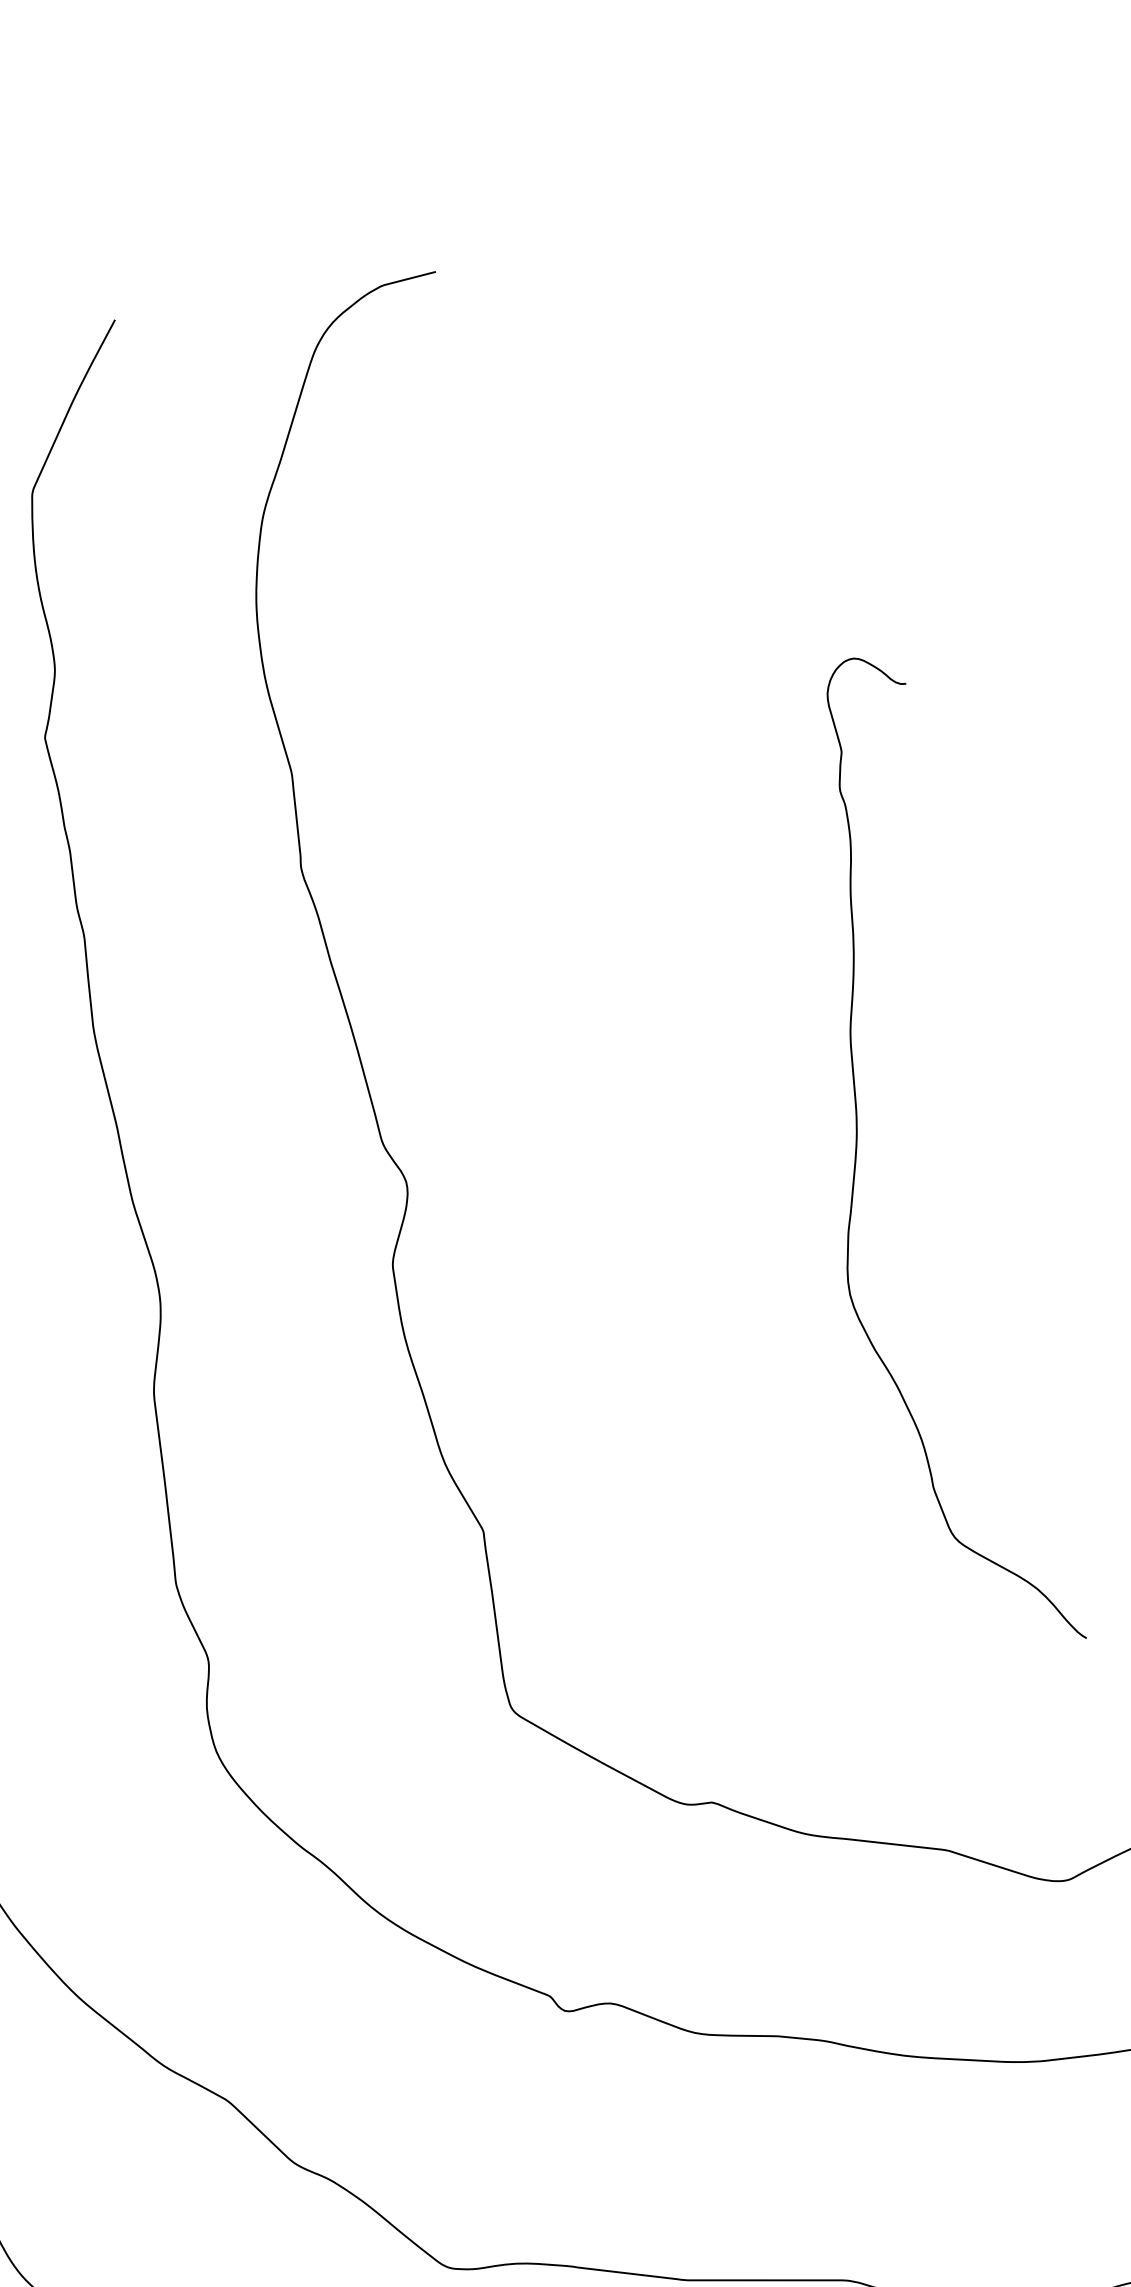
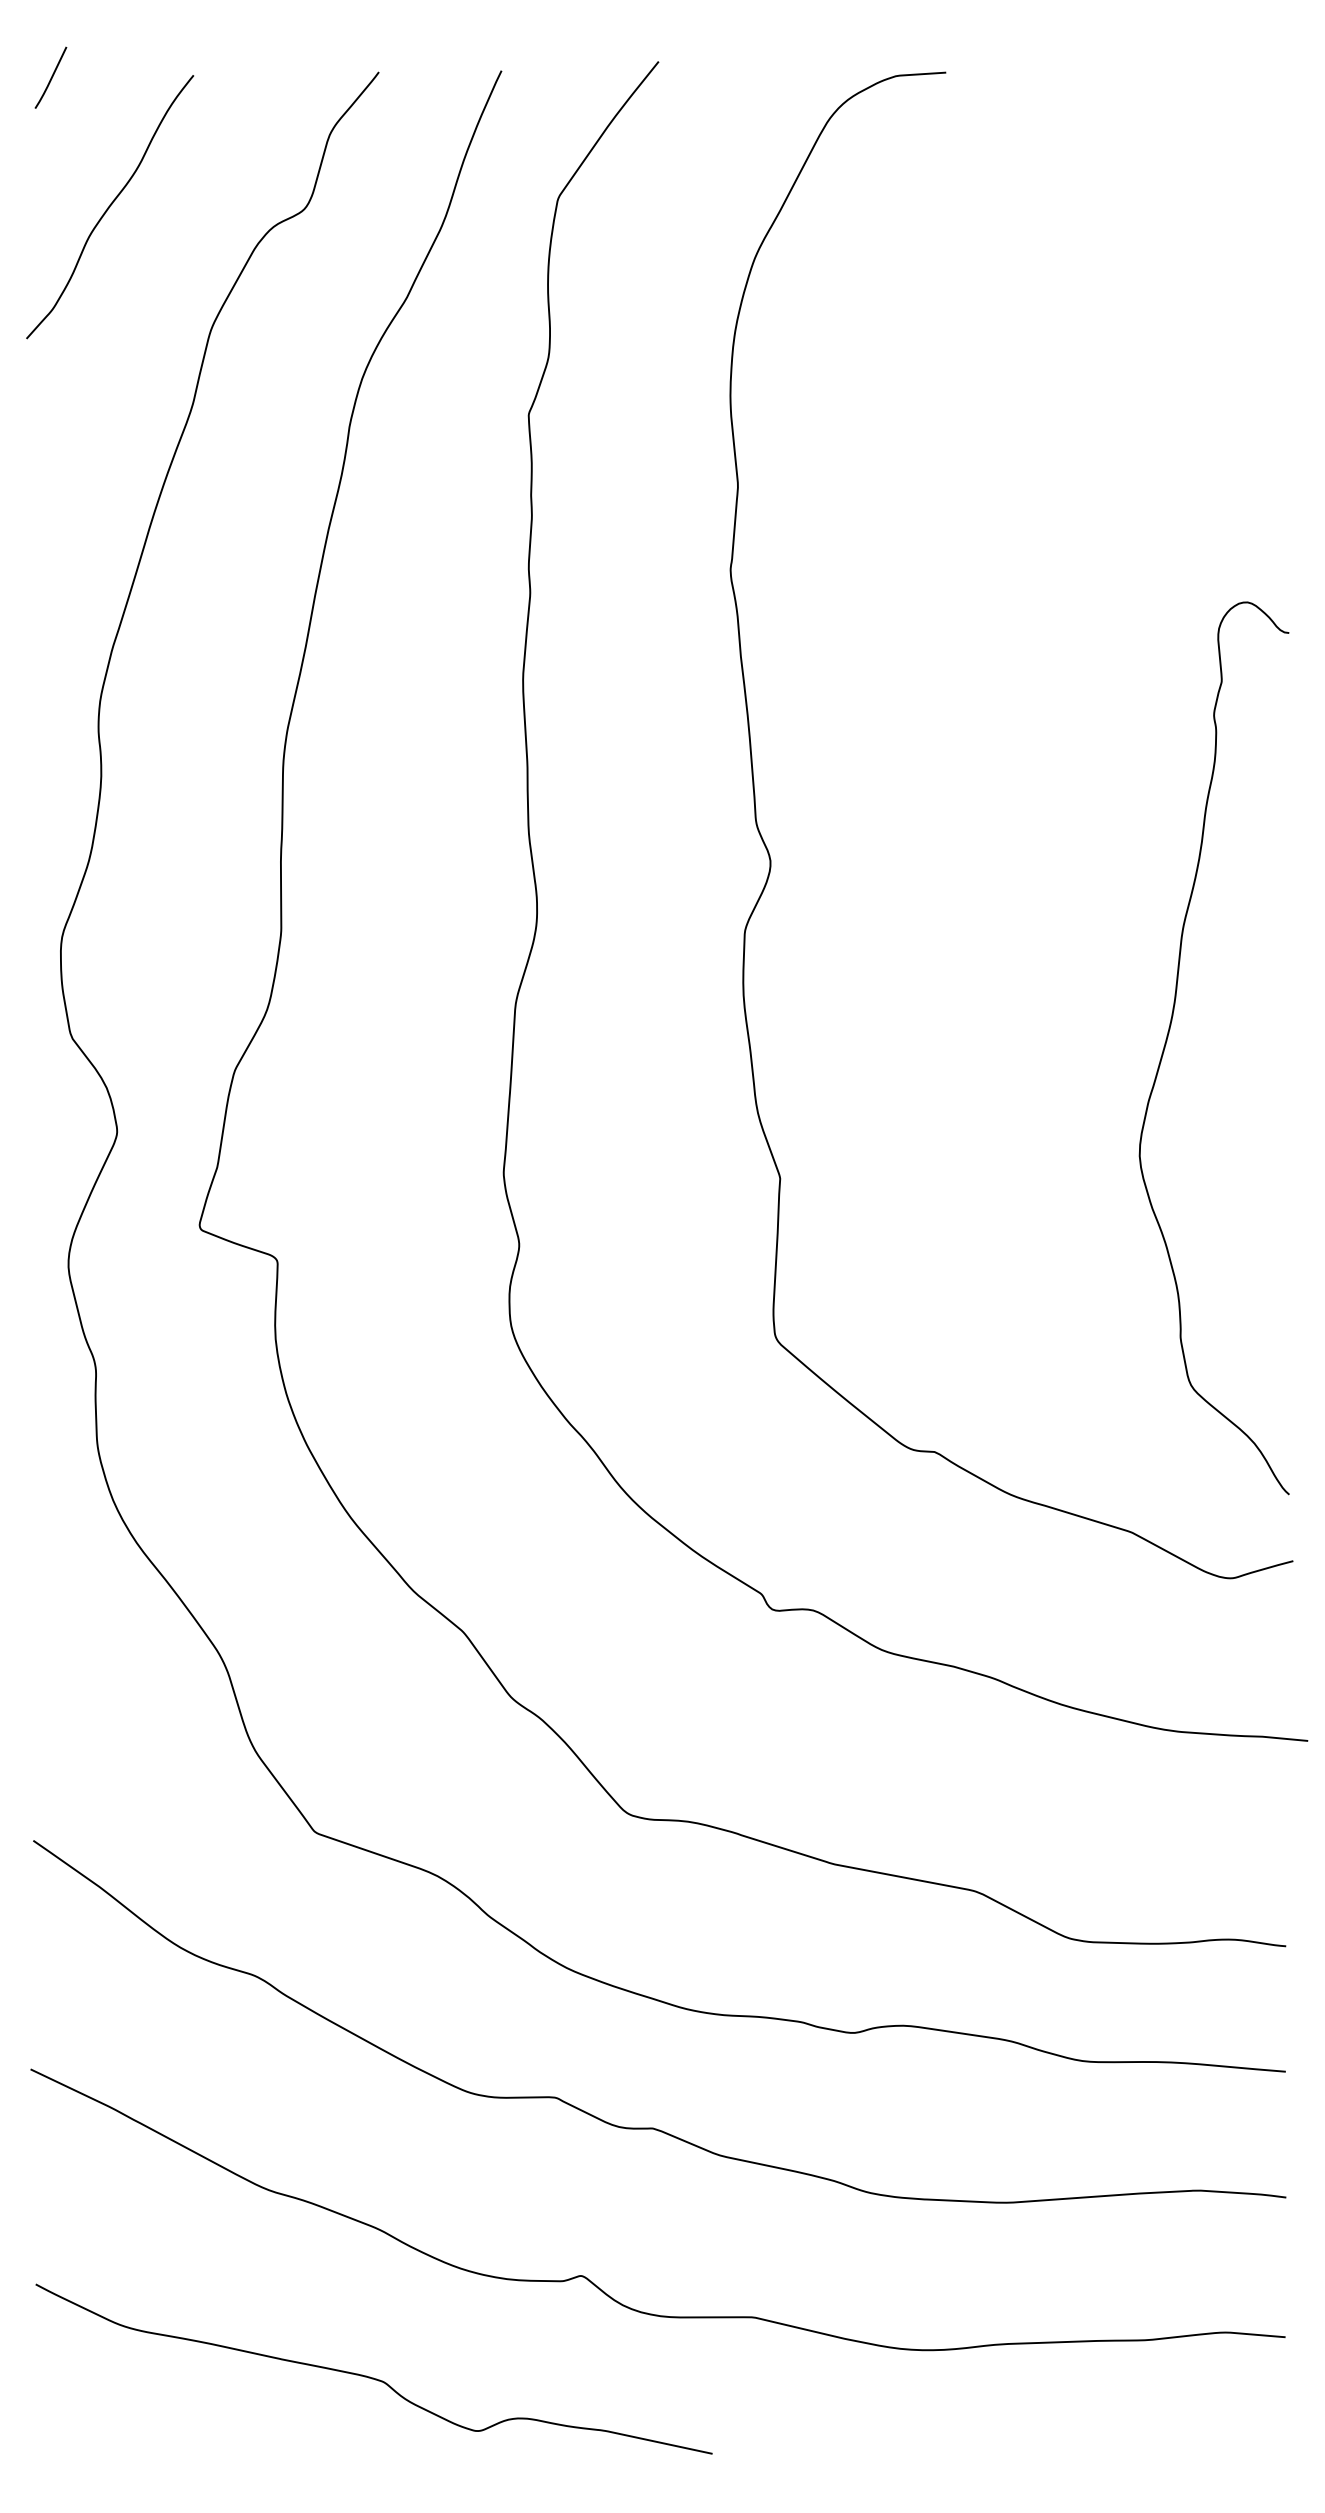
curve: (857, 1157) -> (1168, 1037), moved

